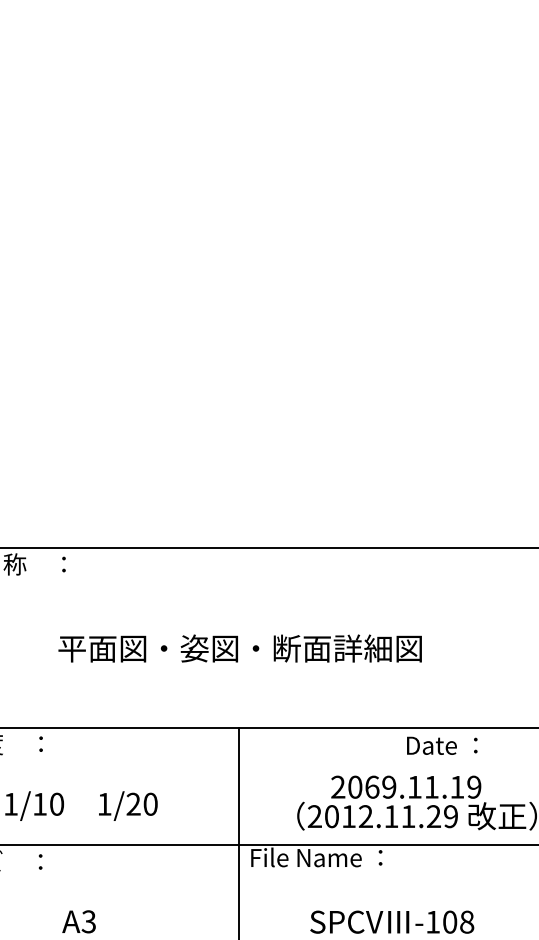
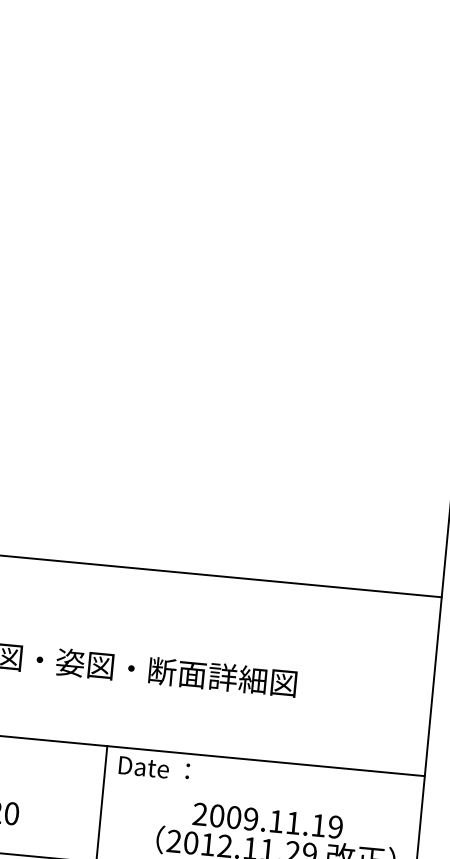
text: (442, 745) -> (154, 768), moved
text: (372, 786) -> (234, 816), 2069.11.19 -> 2009.11.19

